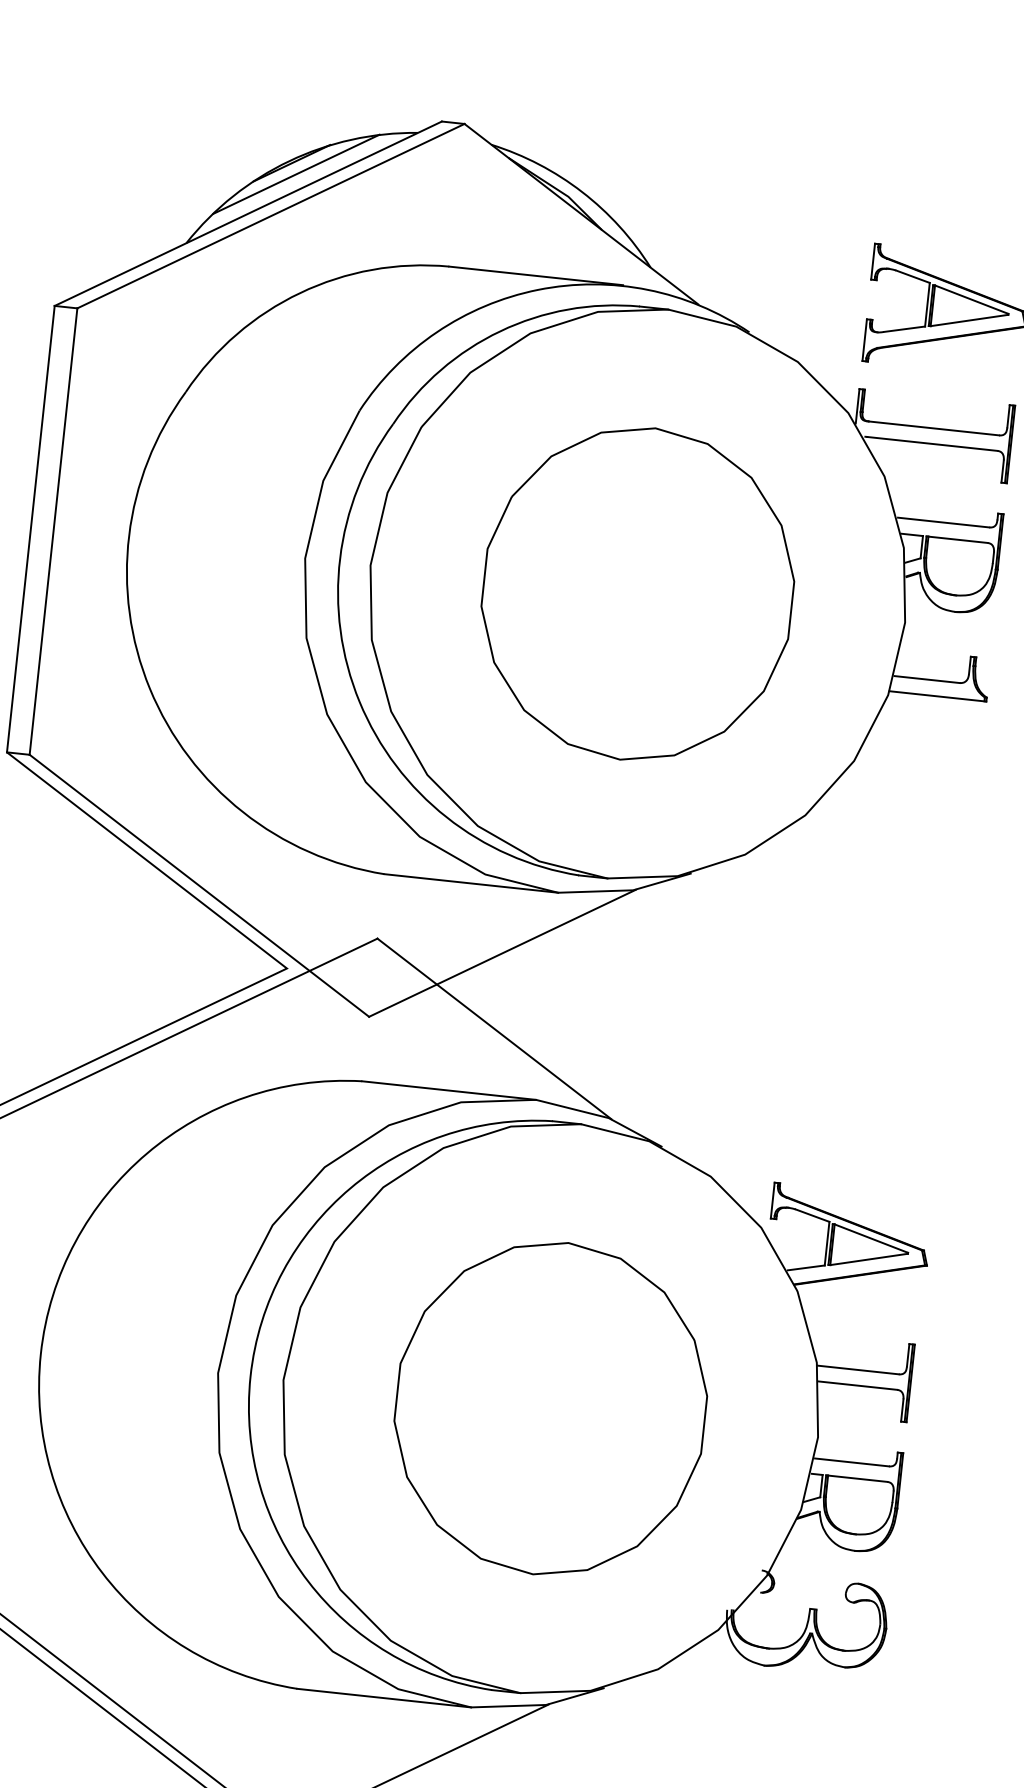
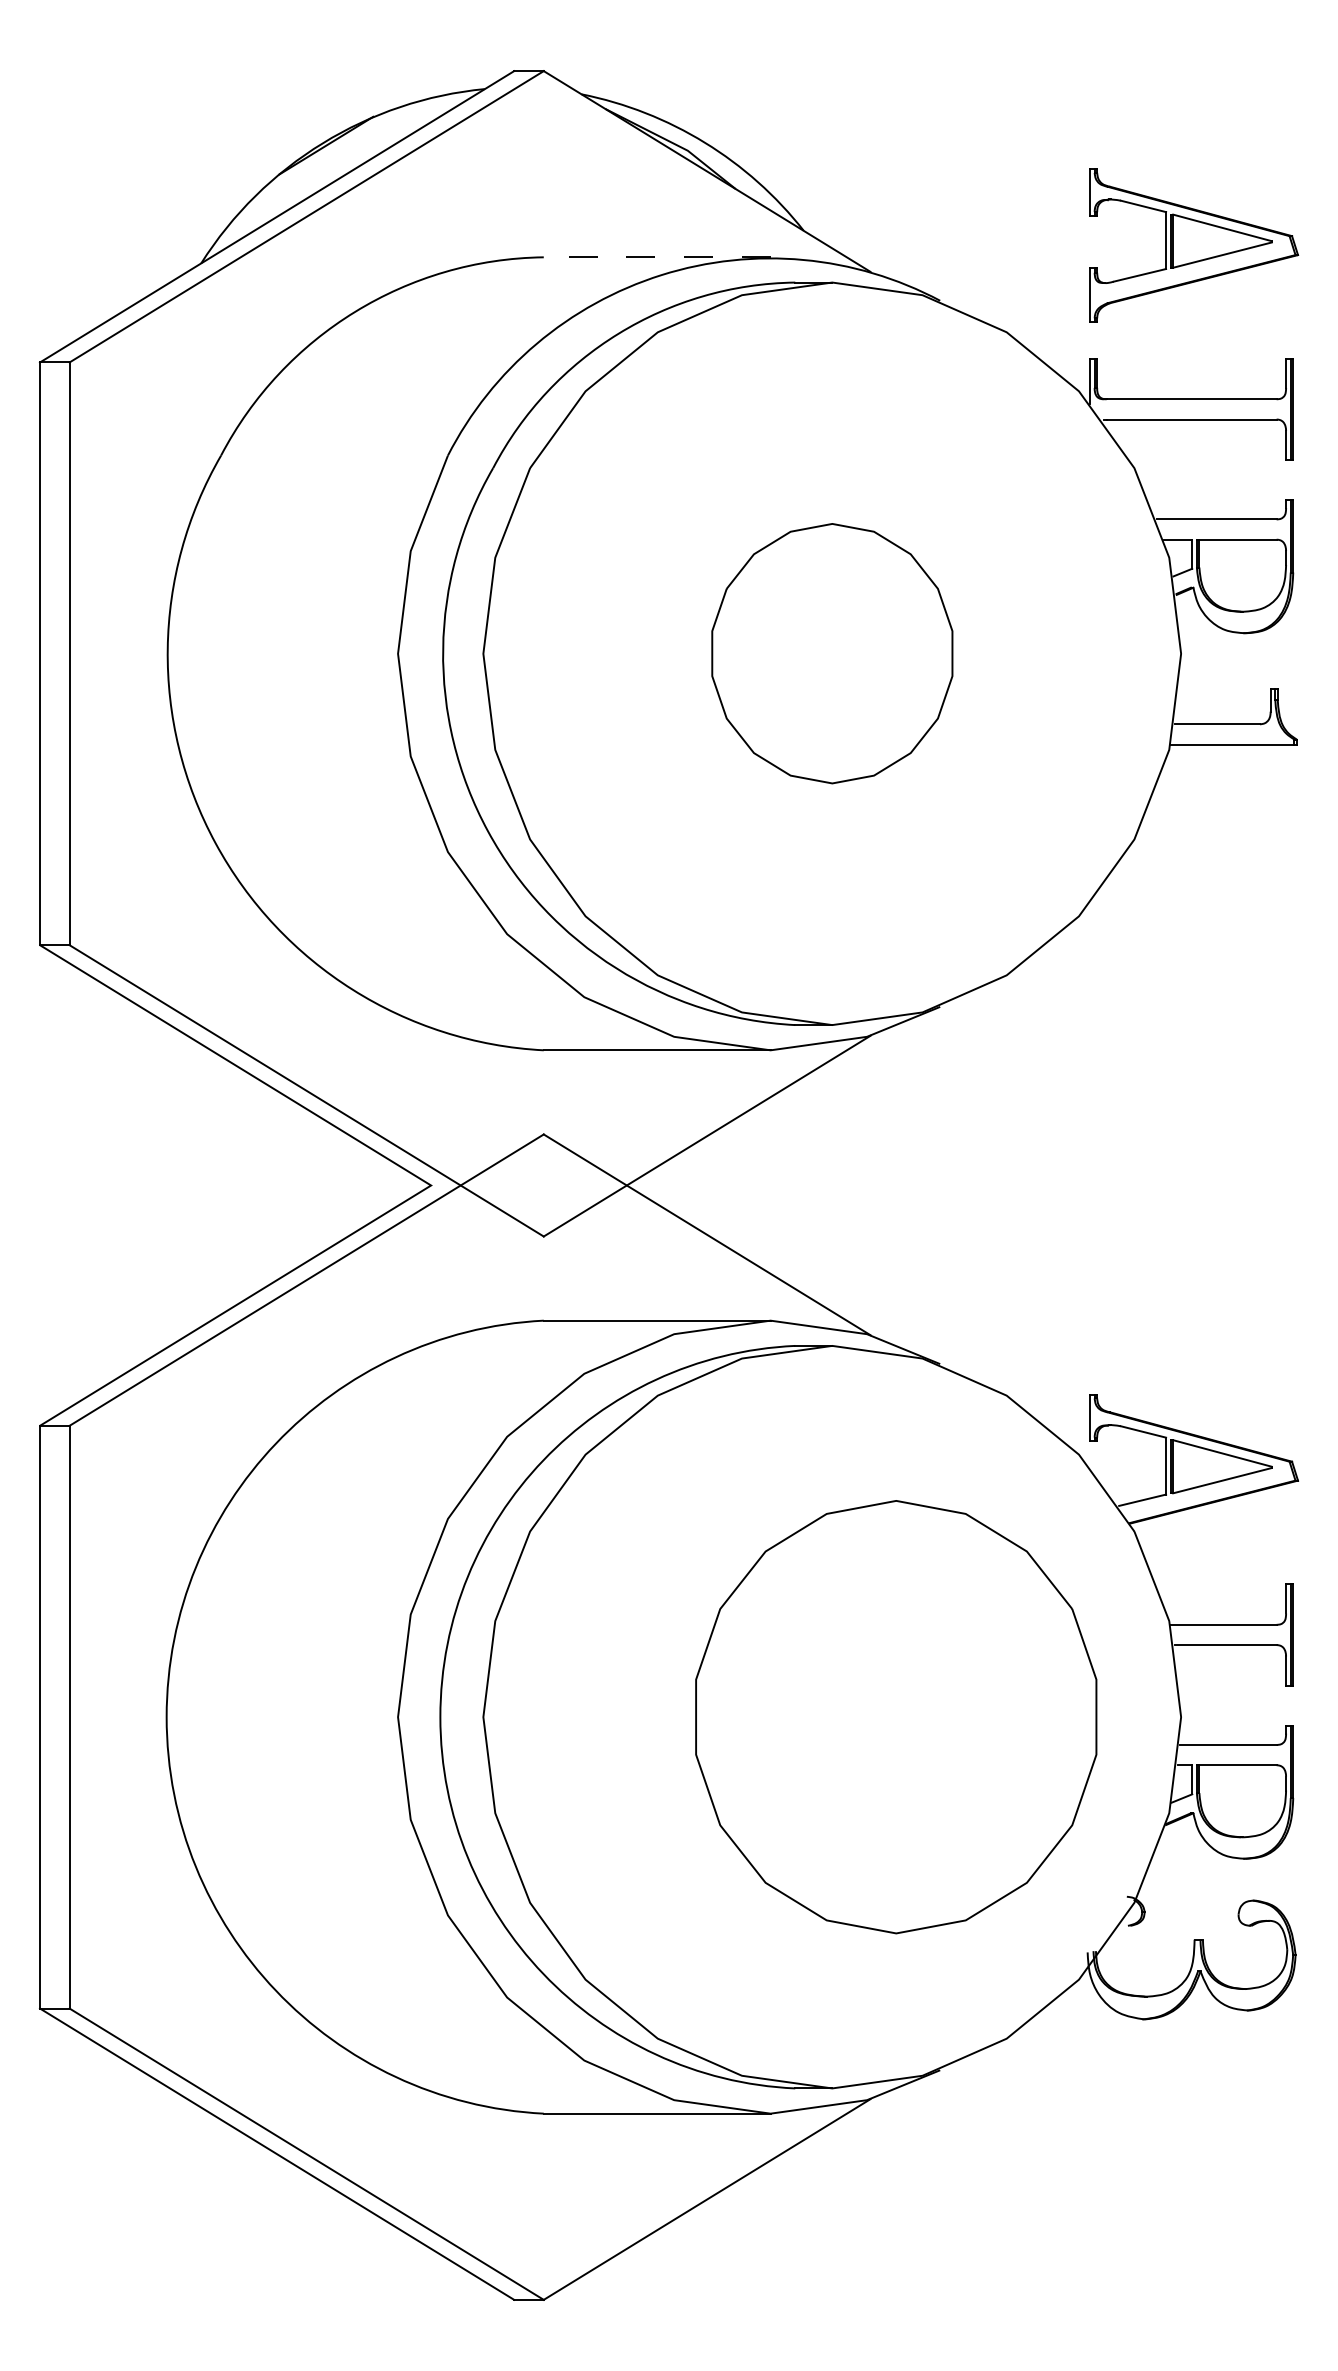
line: (296, 173) -> (333, 158), removed
line: (535, 275) -> (656, 257), solid -> dashed
part: (638, 593) -> (832, 653), size x0.6
part: (550, 1408) -> (896, 1717), moved

